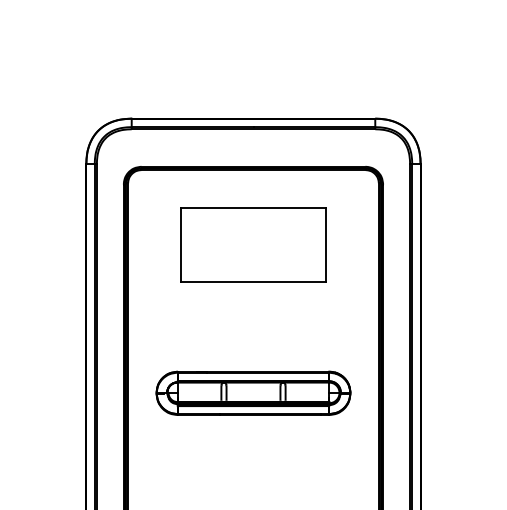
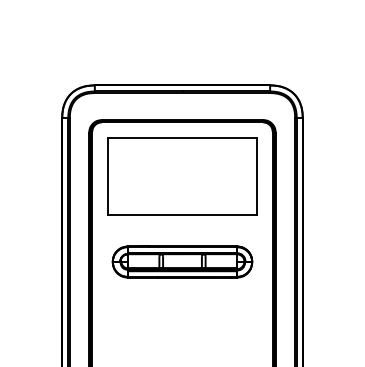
part: (253, 245) -> (182, 176), size x1.43
part: (253, 392) -> (182, 261), moved

